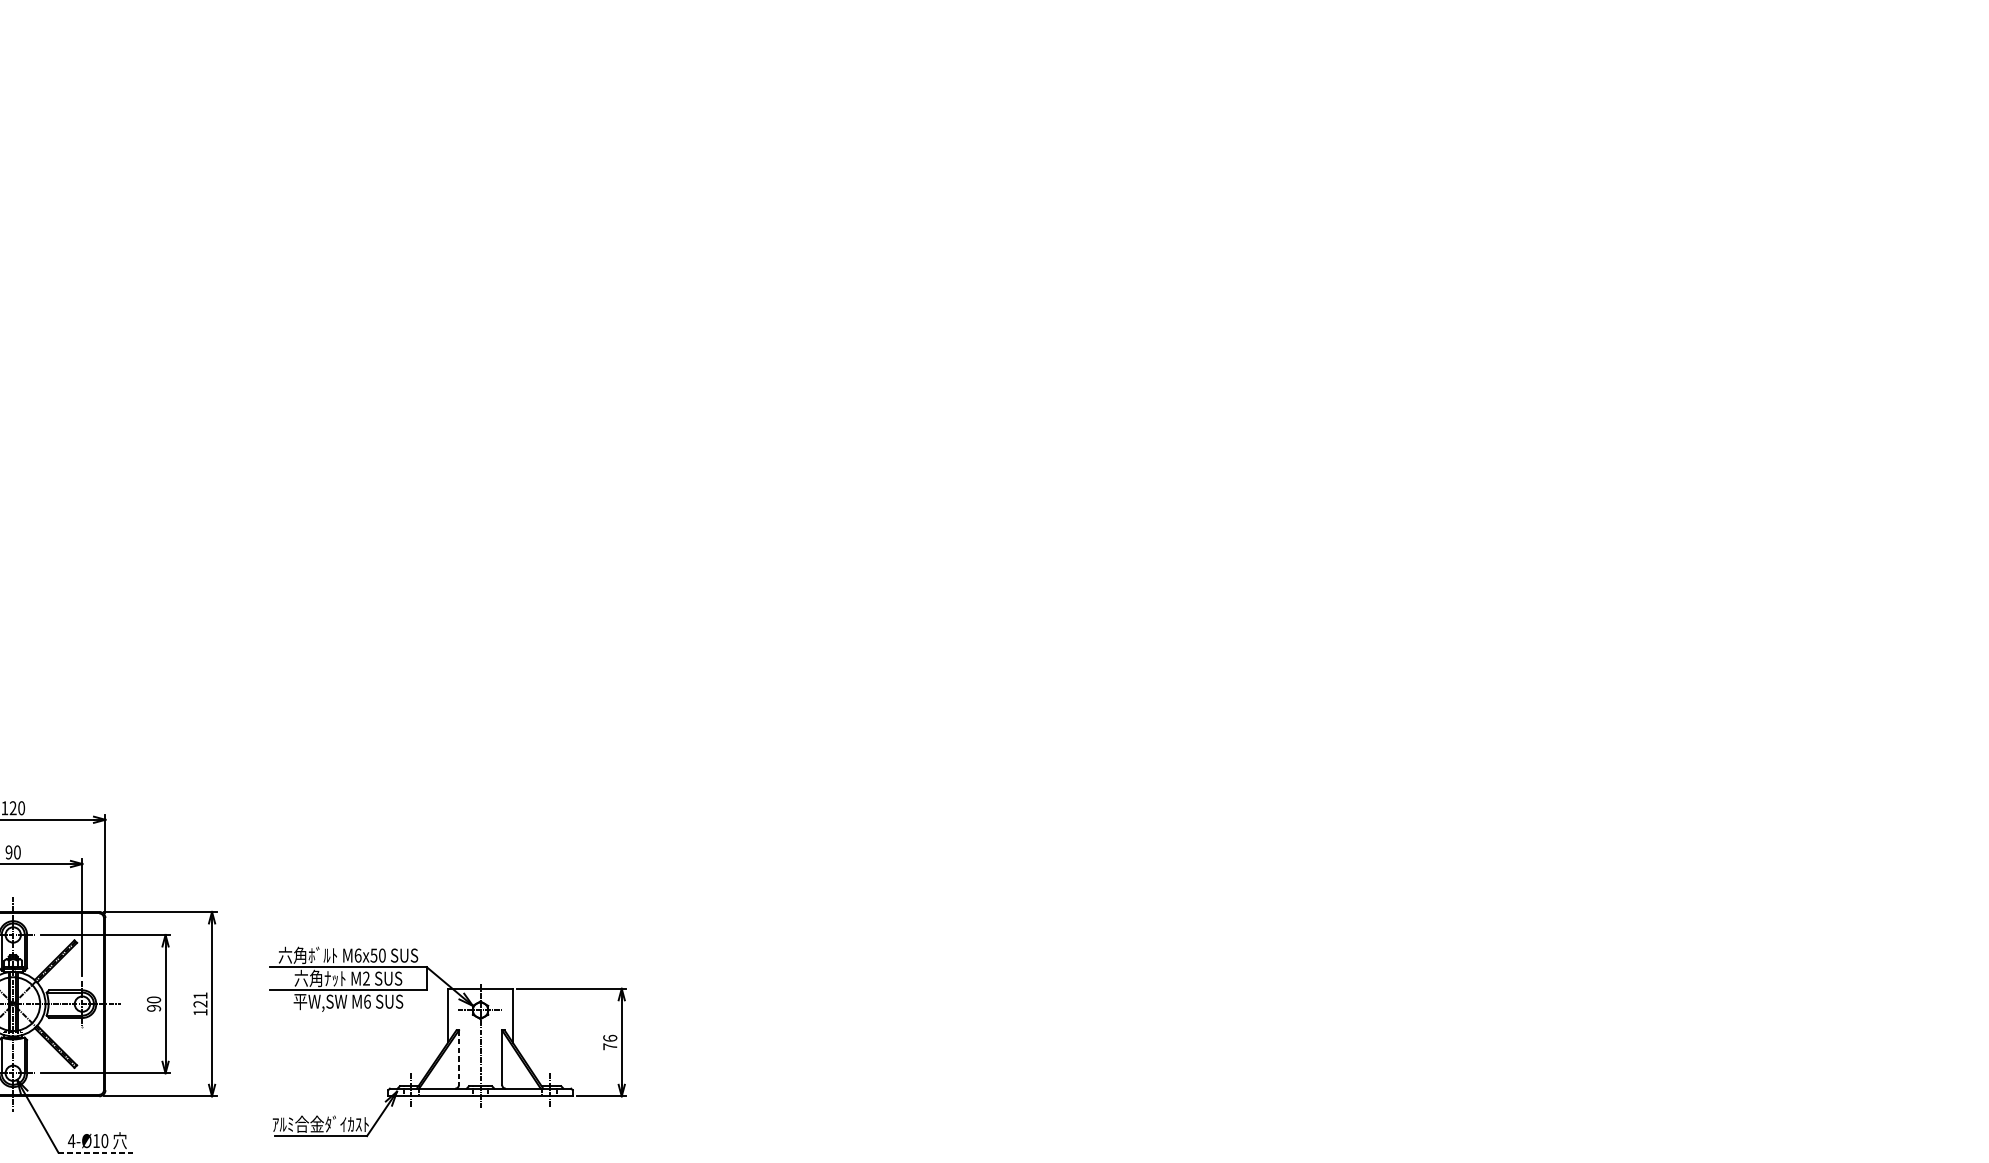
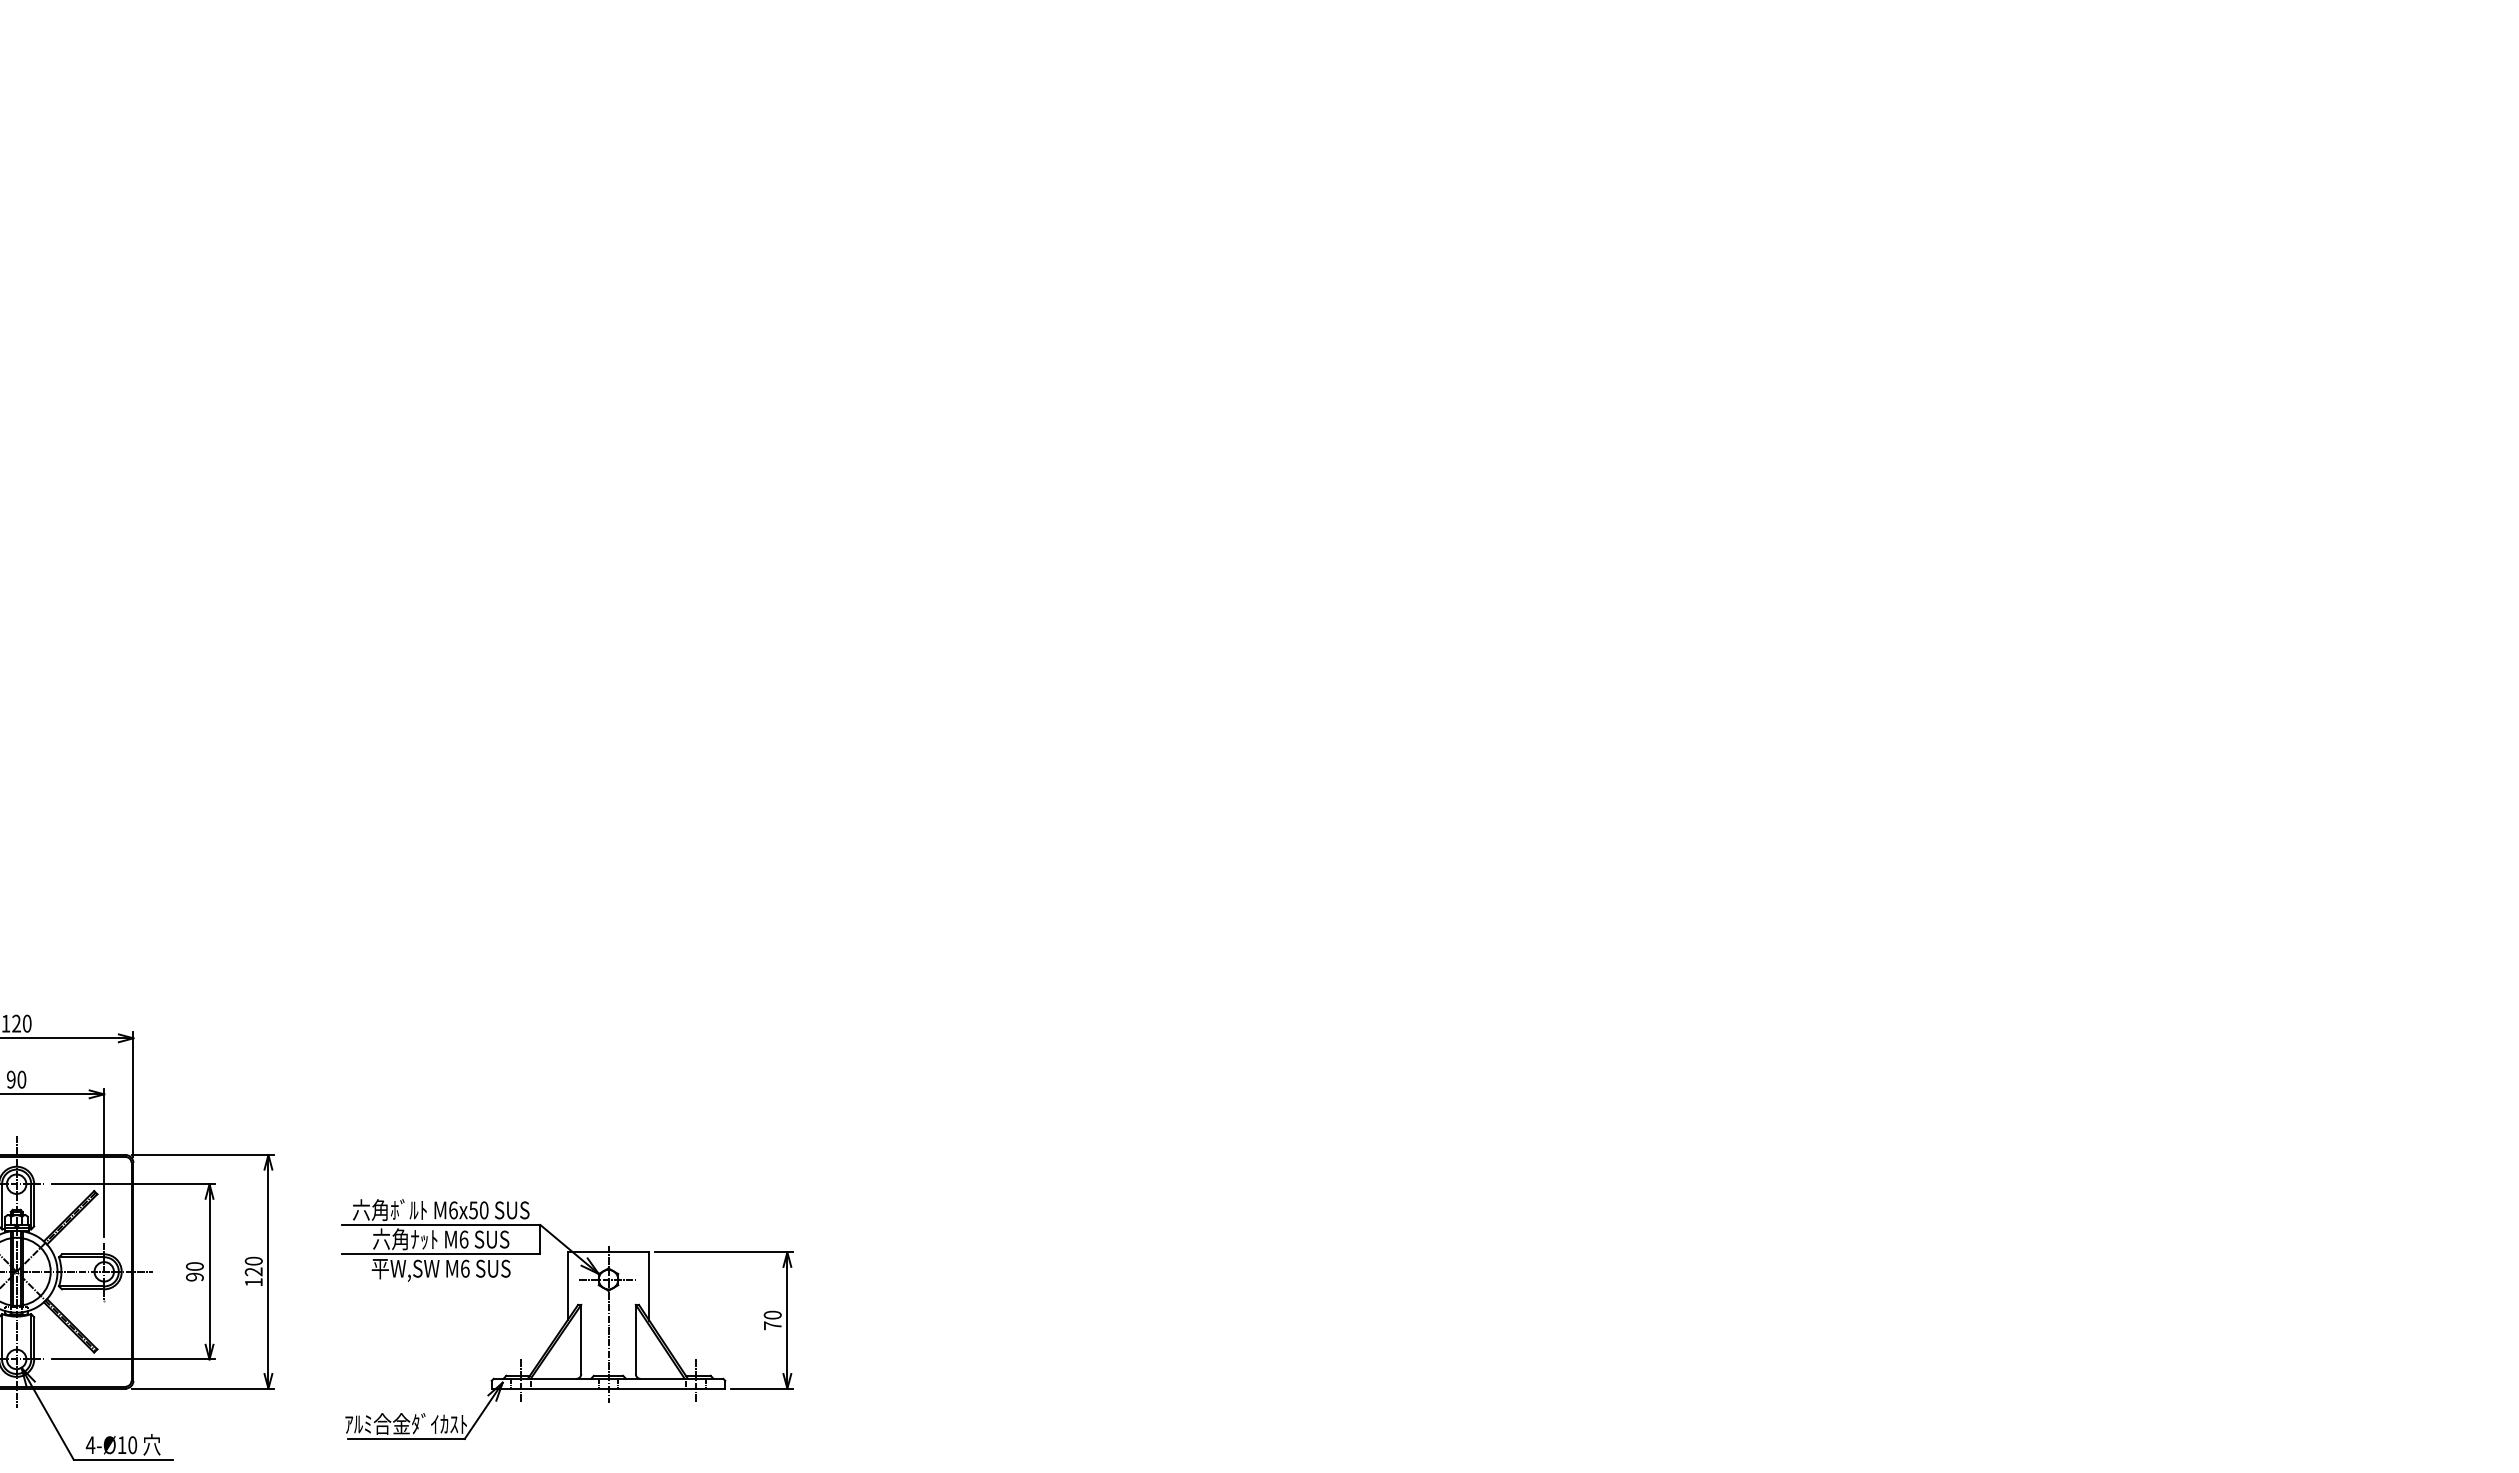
text: (366, 978) -> (463, 1239), M2 -> M6
text: (200, 995) -> (253, 1260), 121 -> 120
text: (610, 1037) -> (772, 1314), 76 -> 70
line: (459, 1057) -> (581, 1339), dashed -> solid
line: (97, 1152) -> (123, 1459), dashed -> solid

